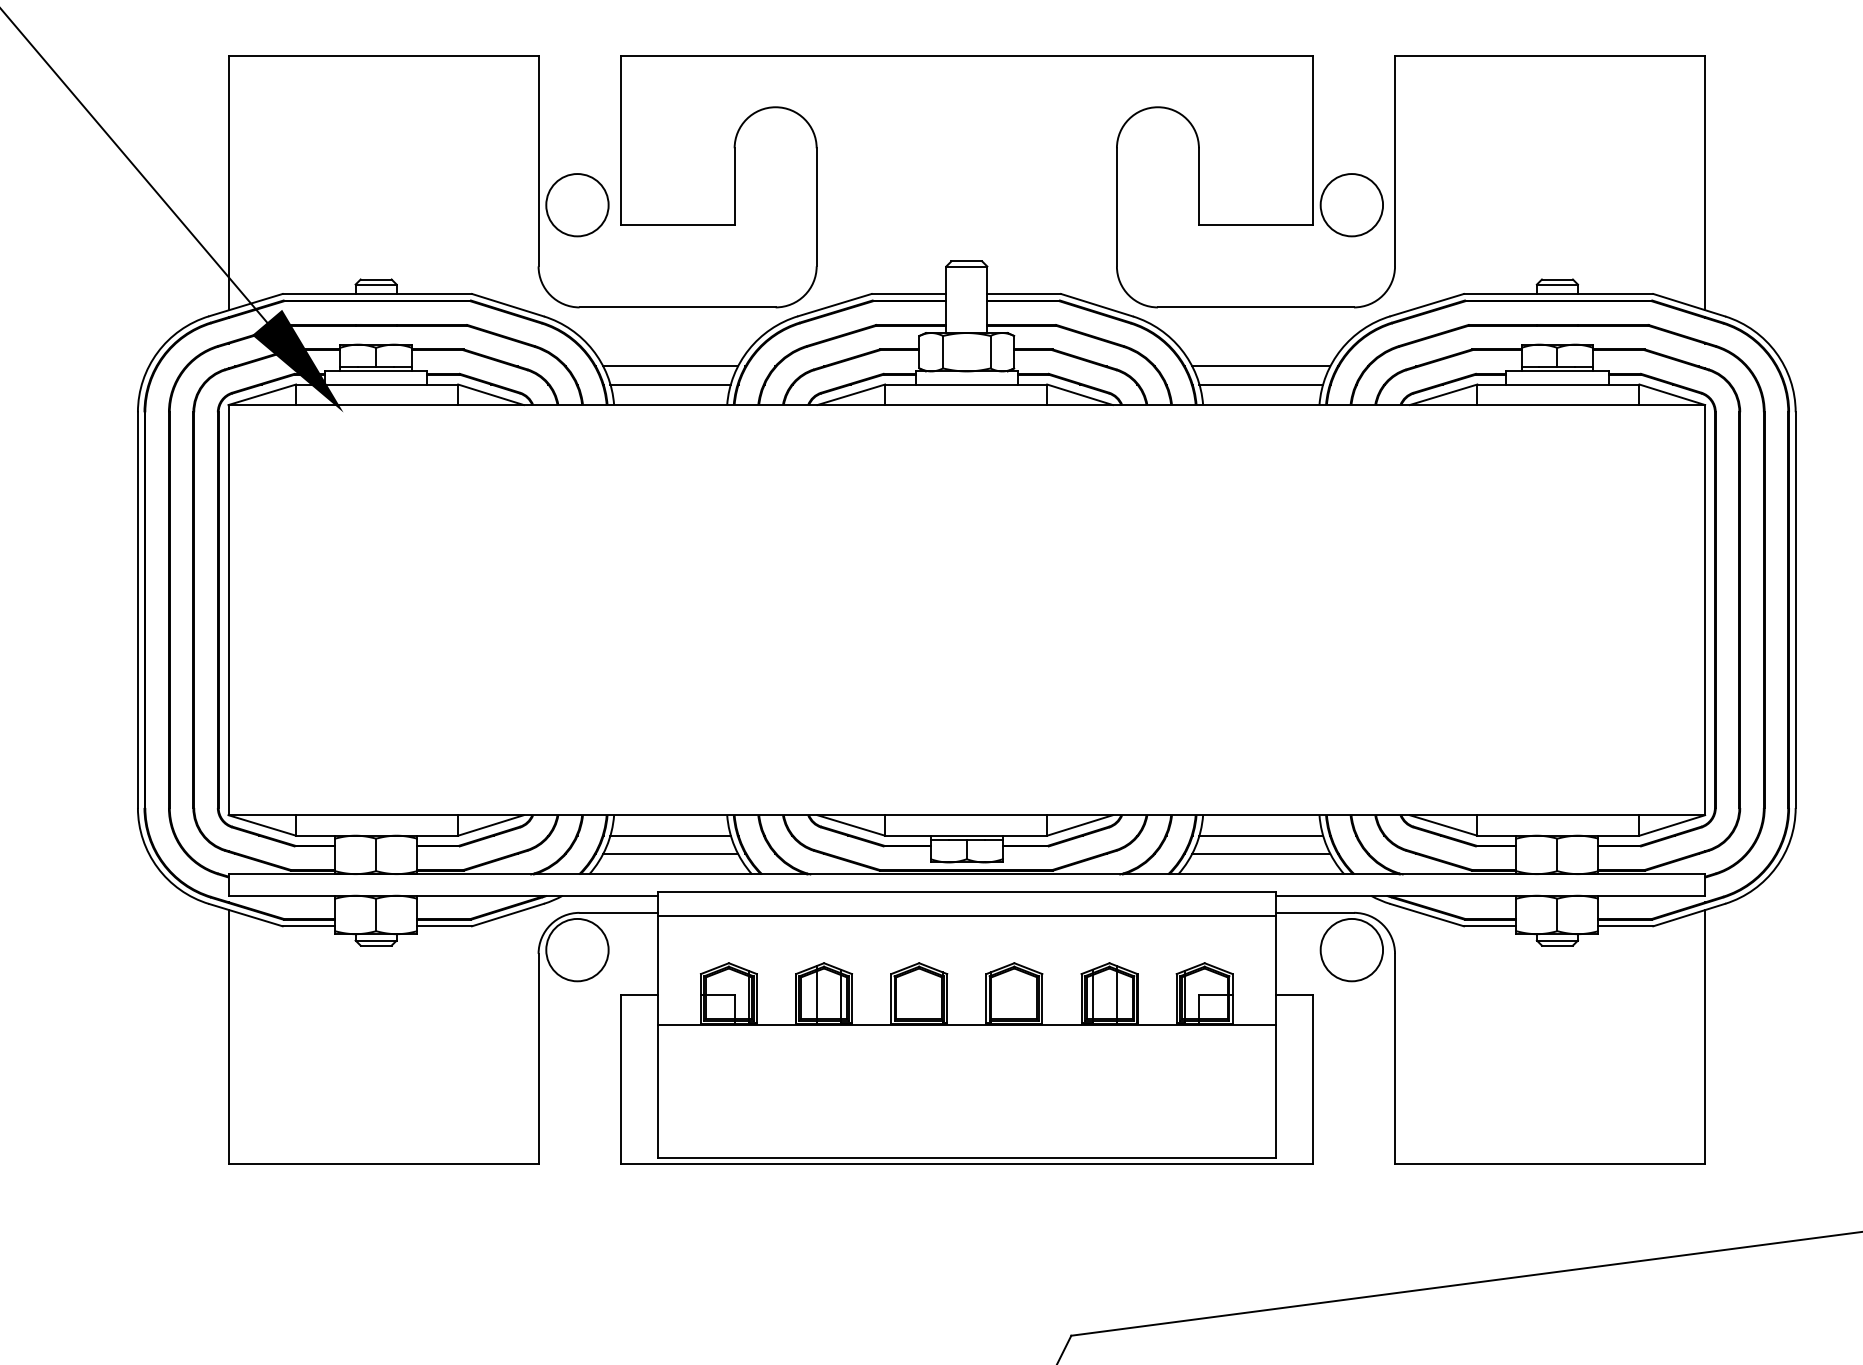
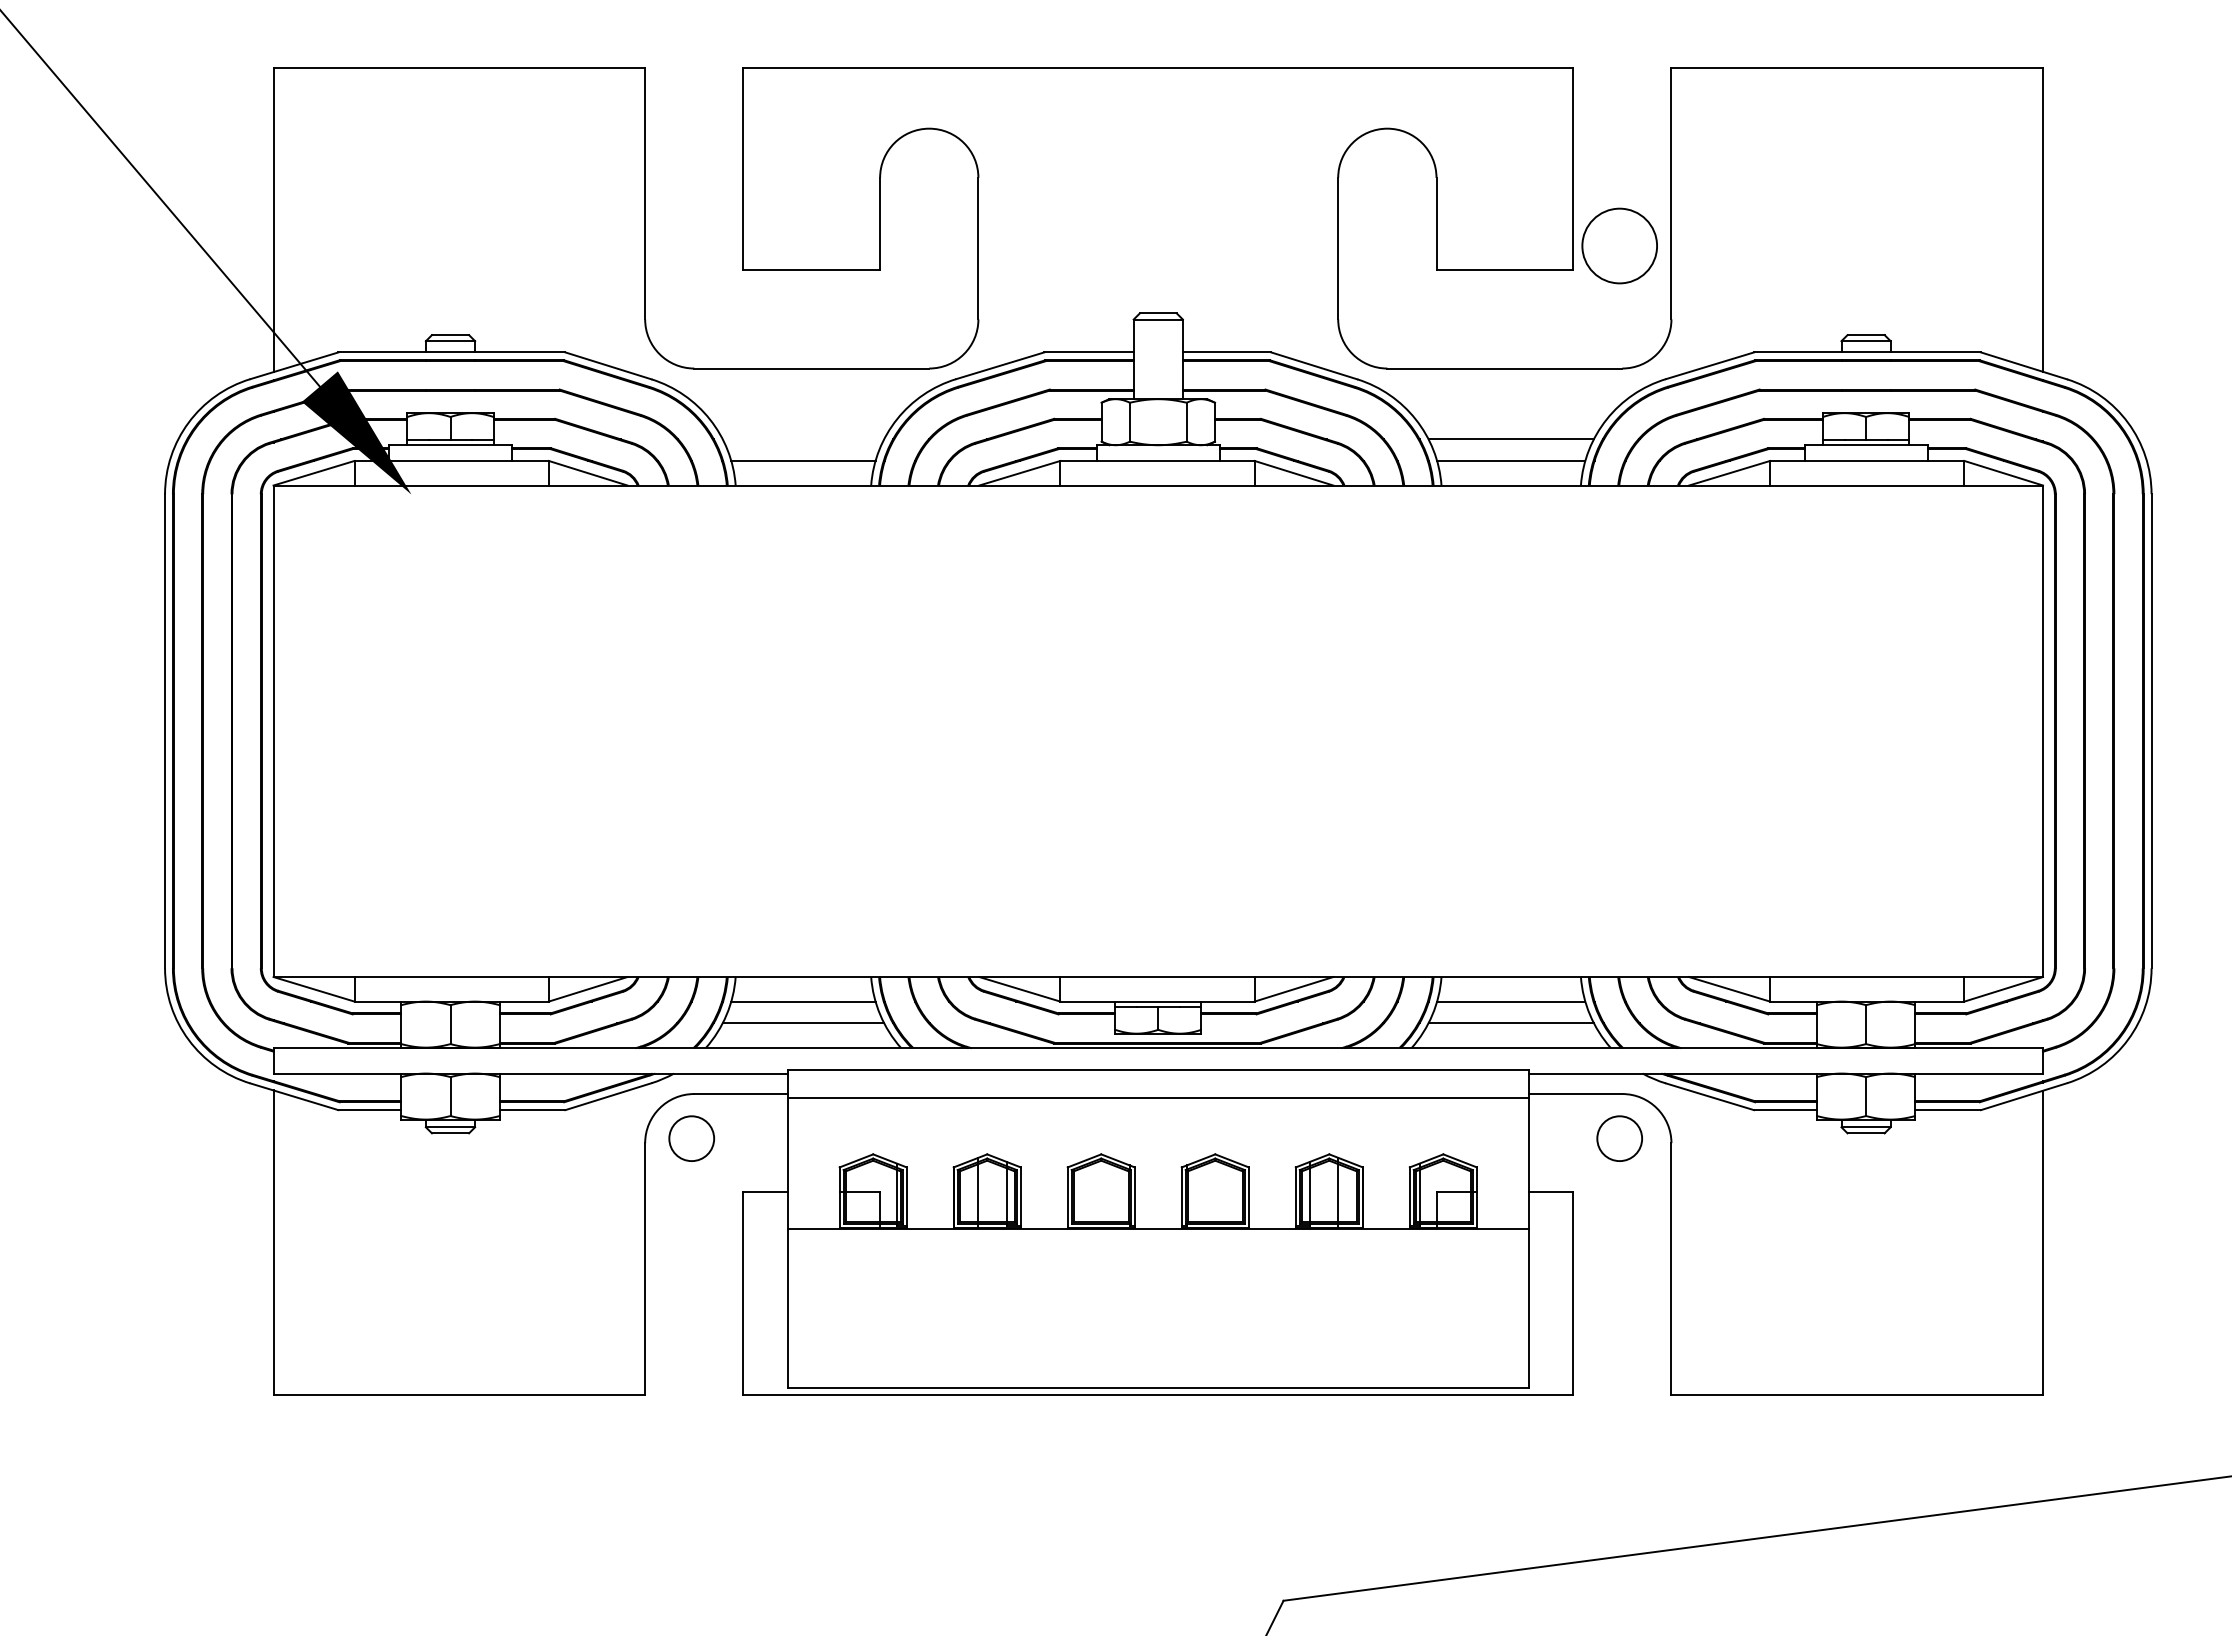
circle: (577, 204) -> (691, 245), removed
line: (670, 366) -> (803, 439), removed
circle: (577, 949) -> (691, 1138), size x0.6
circle: (1351, 949) -> (1619, 1138), size x0.6

